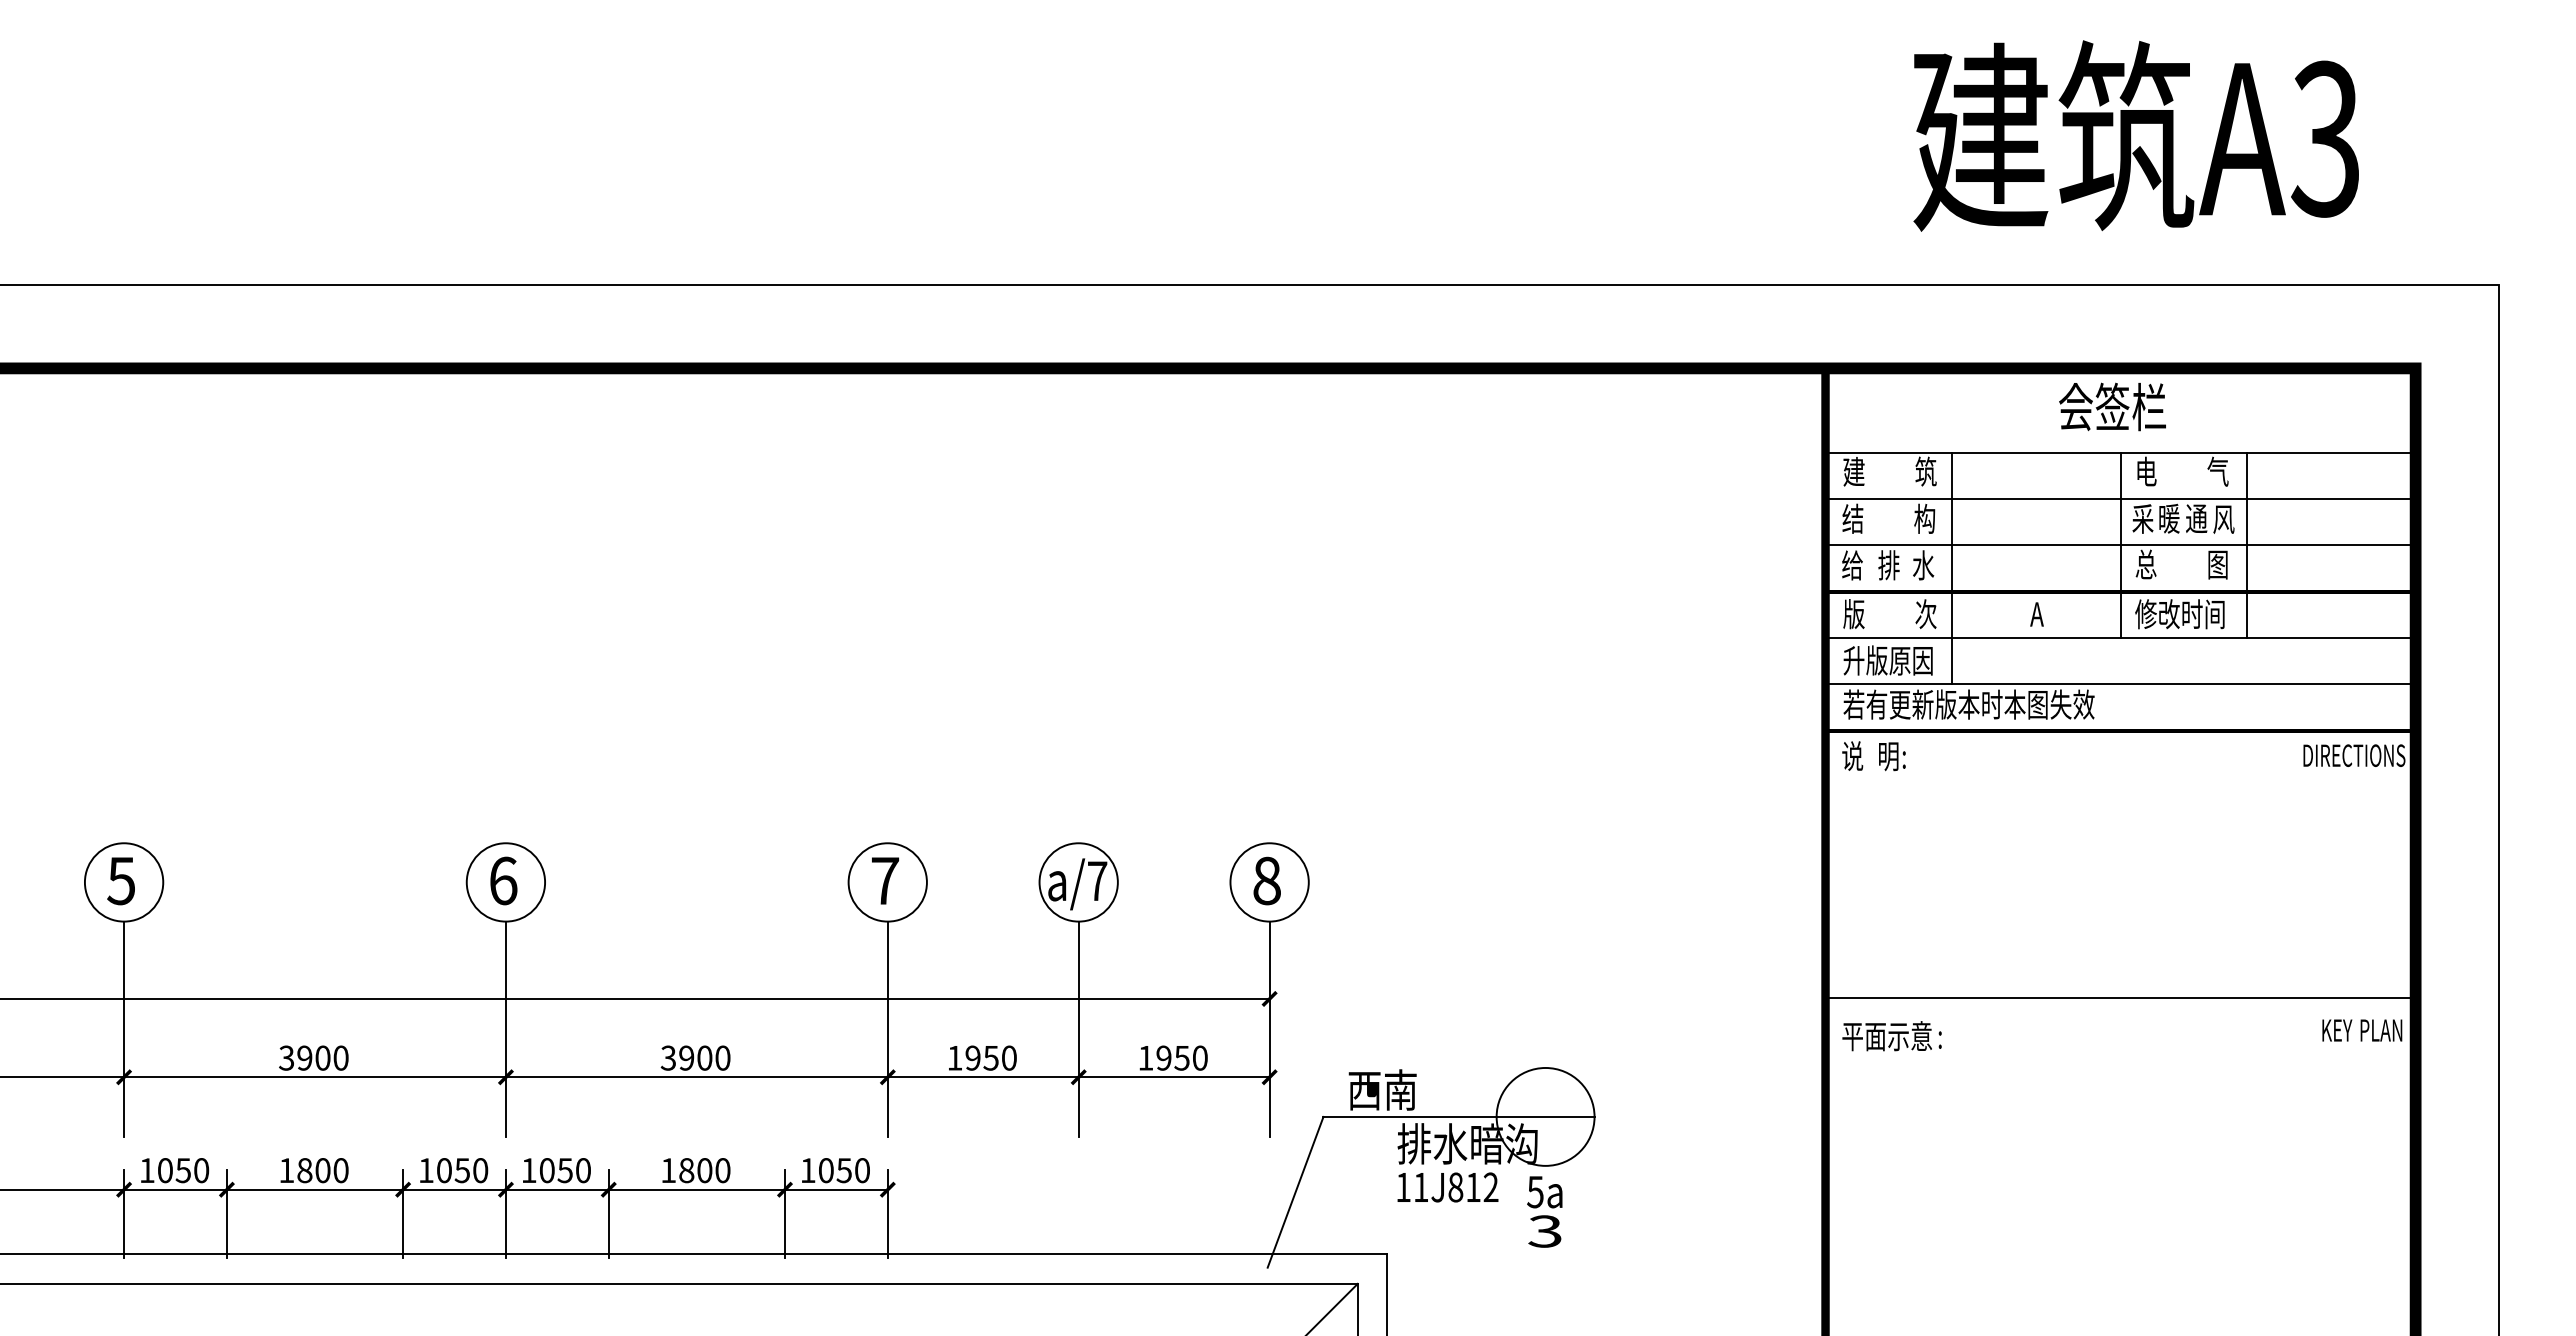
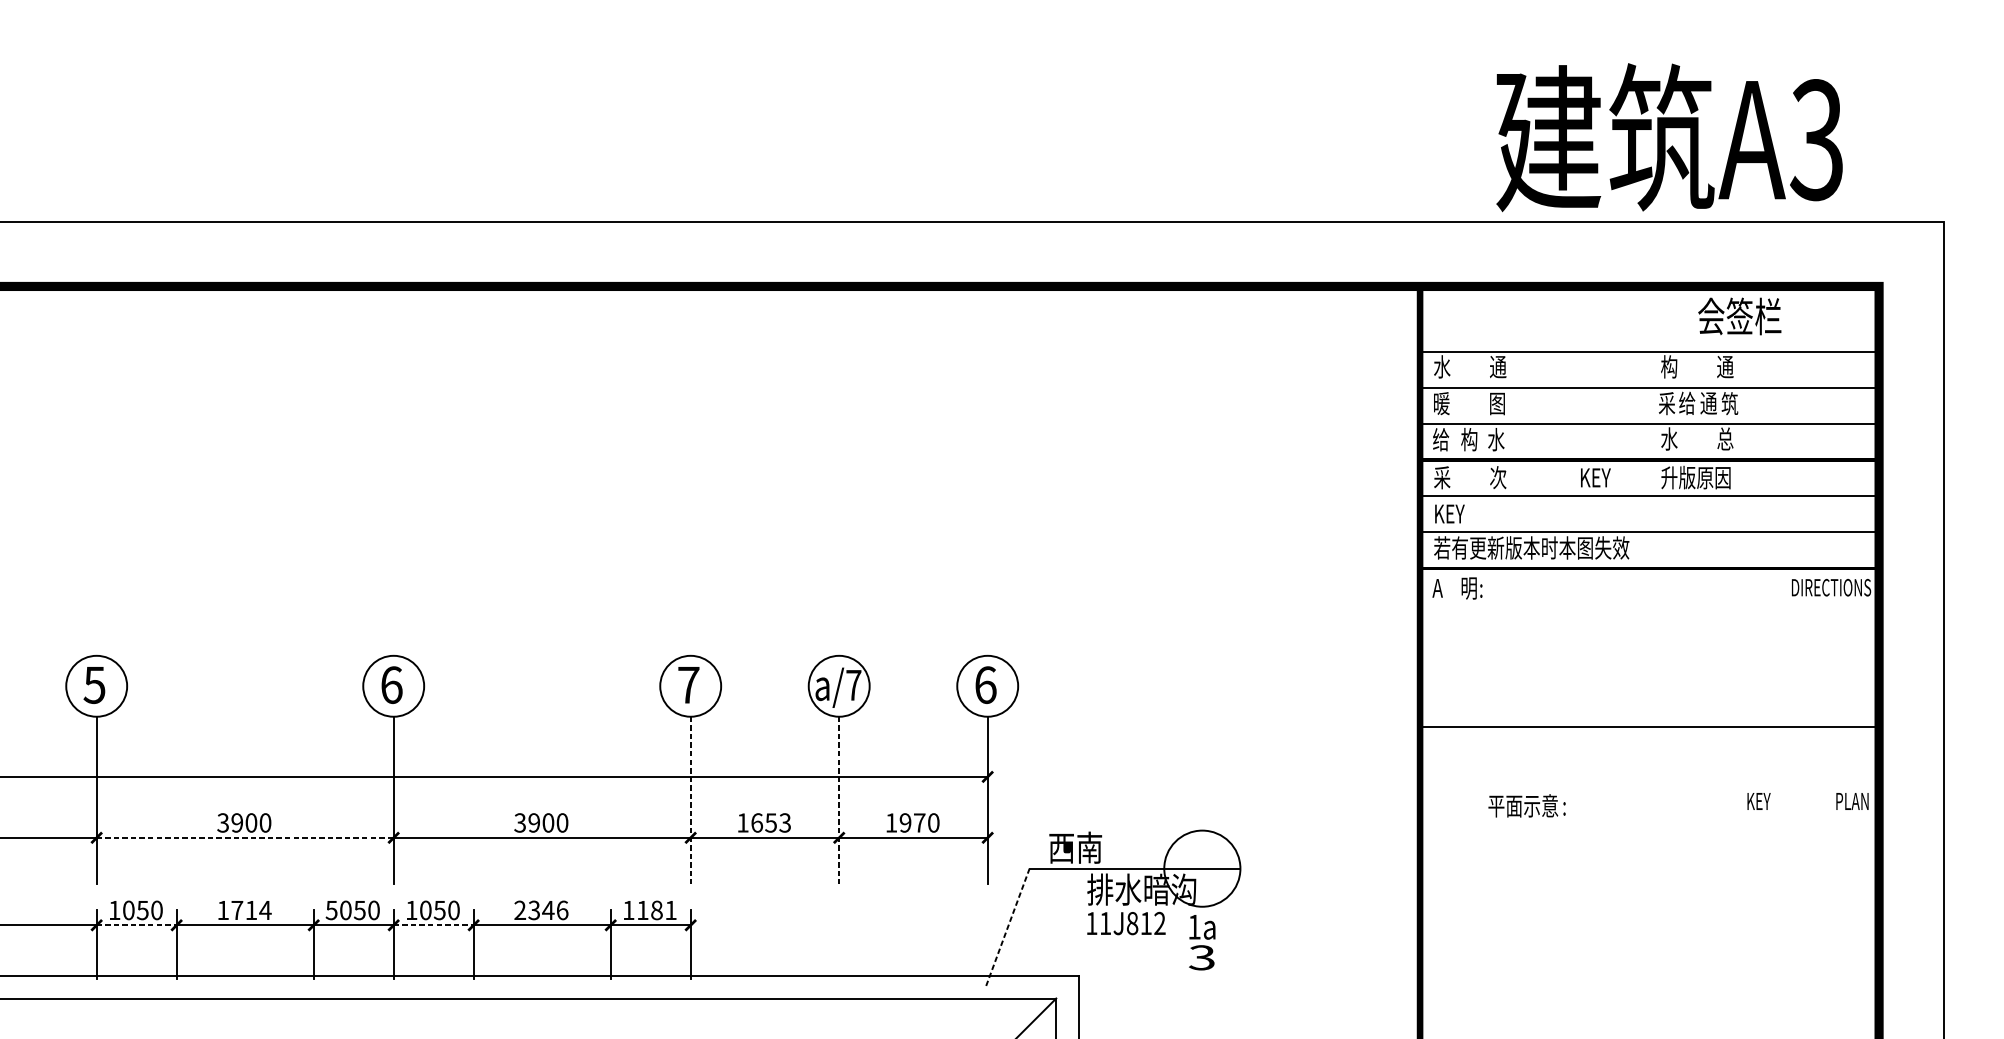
text: (2135, 135) -> (1668, 137), moved
text: (2112, 406) -> (1739, 316), moved
text: (1853, 471) -> (1441, 366), 建 -> 水
text: (1925, 471) -> (1497, 366), 筑 -> 通
text: (2145, 471) -> (1668, 366), 电 -> 构
text: (2217, 471) -> (1724, 366), 气 -> 通
text: (1852, 518) -> (1441, 403), 结 -> 暖
text: (1924, 518) -> (1497, 403), 构 -> 图
text: (2168, 518) -> (1686, 403), 暖 -> 给
text: (2223, 518) -> (1729, 403), 风 -> 筑
line: (2120, 545) -> (1649, 424), removed
line: (2246, 545) -> (1747, 424), removed
text: (2145, 564) -> (1668, 438), 总 -> 水
text: (2217, 564) -> (1724, 438), 图 -> 总
text: (1888, 565) -> (1469, 439), 排 -> 构
line: (1951, 568) -> (1518, 442), removed
text: (1853, 614) -> (1441, 477), 版 -> 采
text: (2050, 614) -> (1595, 477), A -> KEY
text: (2179, 614) -> (1695, 477), 修改时间 -> 升版原因
text: (1887, 660) -> (1468, 513), 升版原因 -> KEY
text: (1852, 755) -> (1441, 587), 说 -> A
text: (1267, 880) -> (986, 684), 8 -> 6
line: (2120, 998) -> (1649, 726), moved
line: (887, 1029) -> (690, 800), solid -> dashed
line: (1078, 1029) -> (839, 800), solid -> dashed
text: (2337, 1030) -> (1759, 801), moved
text: (1891, 1036) -> (1526, 806), moved
text: (990, 1057) -> (770, 822), 1950 -> 1653
text: (1181, 1058) -> (919, 823), 1950 -> 1970
line: (315, 1077) -> (245, 838), solid -> dashed
text: (323, 1170) -> (251, 910), 1800 -> 1714
text: (425, 1170) -> (331, 910), 1050 -> 5050
text: (695, 1170) -> (541, 910), 1800 -> 2346
text: (844, 1170) -> (657, 910), 1050 -> 1181
line: (176, 1189) -> (137, 925), solid -> dashed
line: (557, 1189) -> (433, 925), solid -> dashed
line: (1295, 1191) -> (1007, 926), solid -> dashed
text: (1535, 1192) -> (1194, 927), 5a -> 1a

